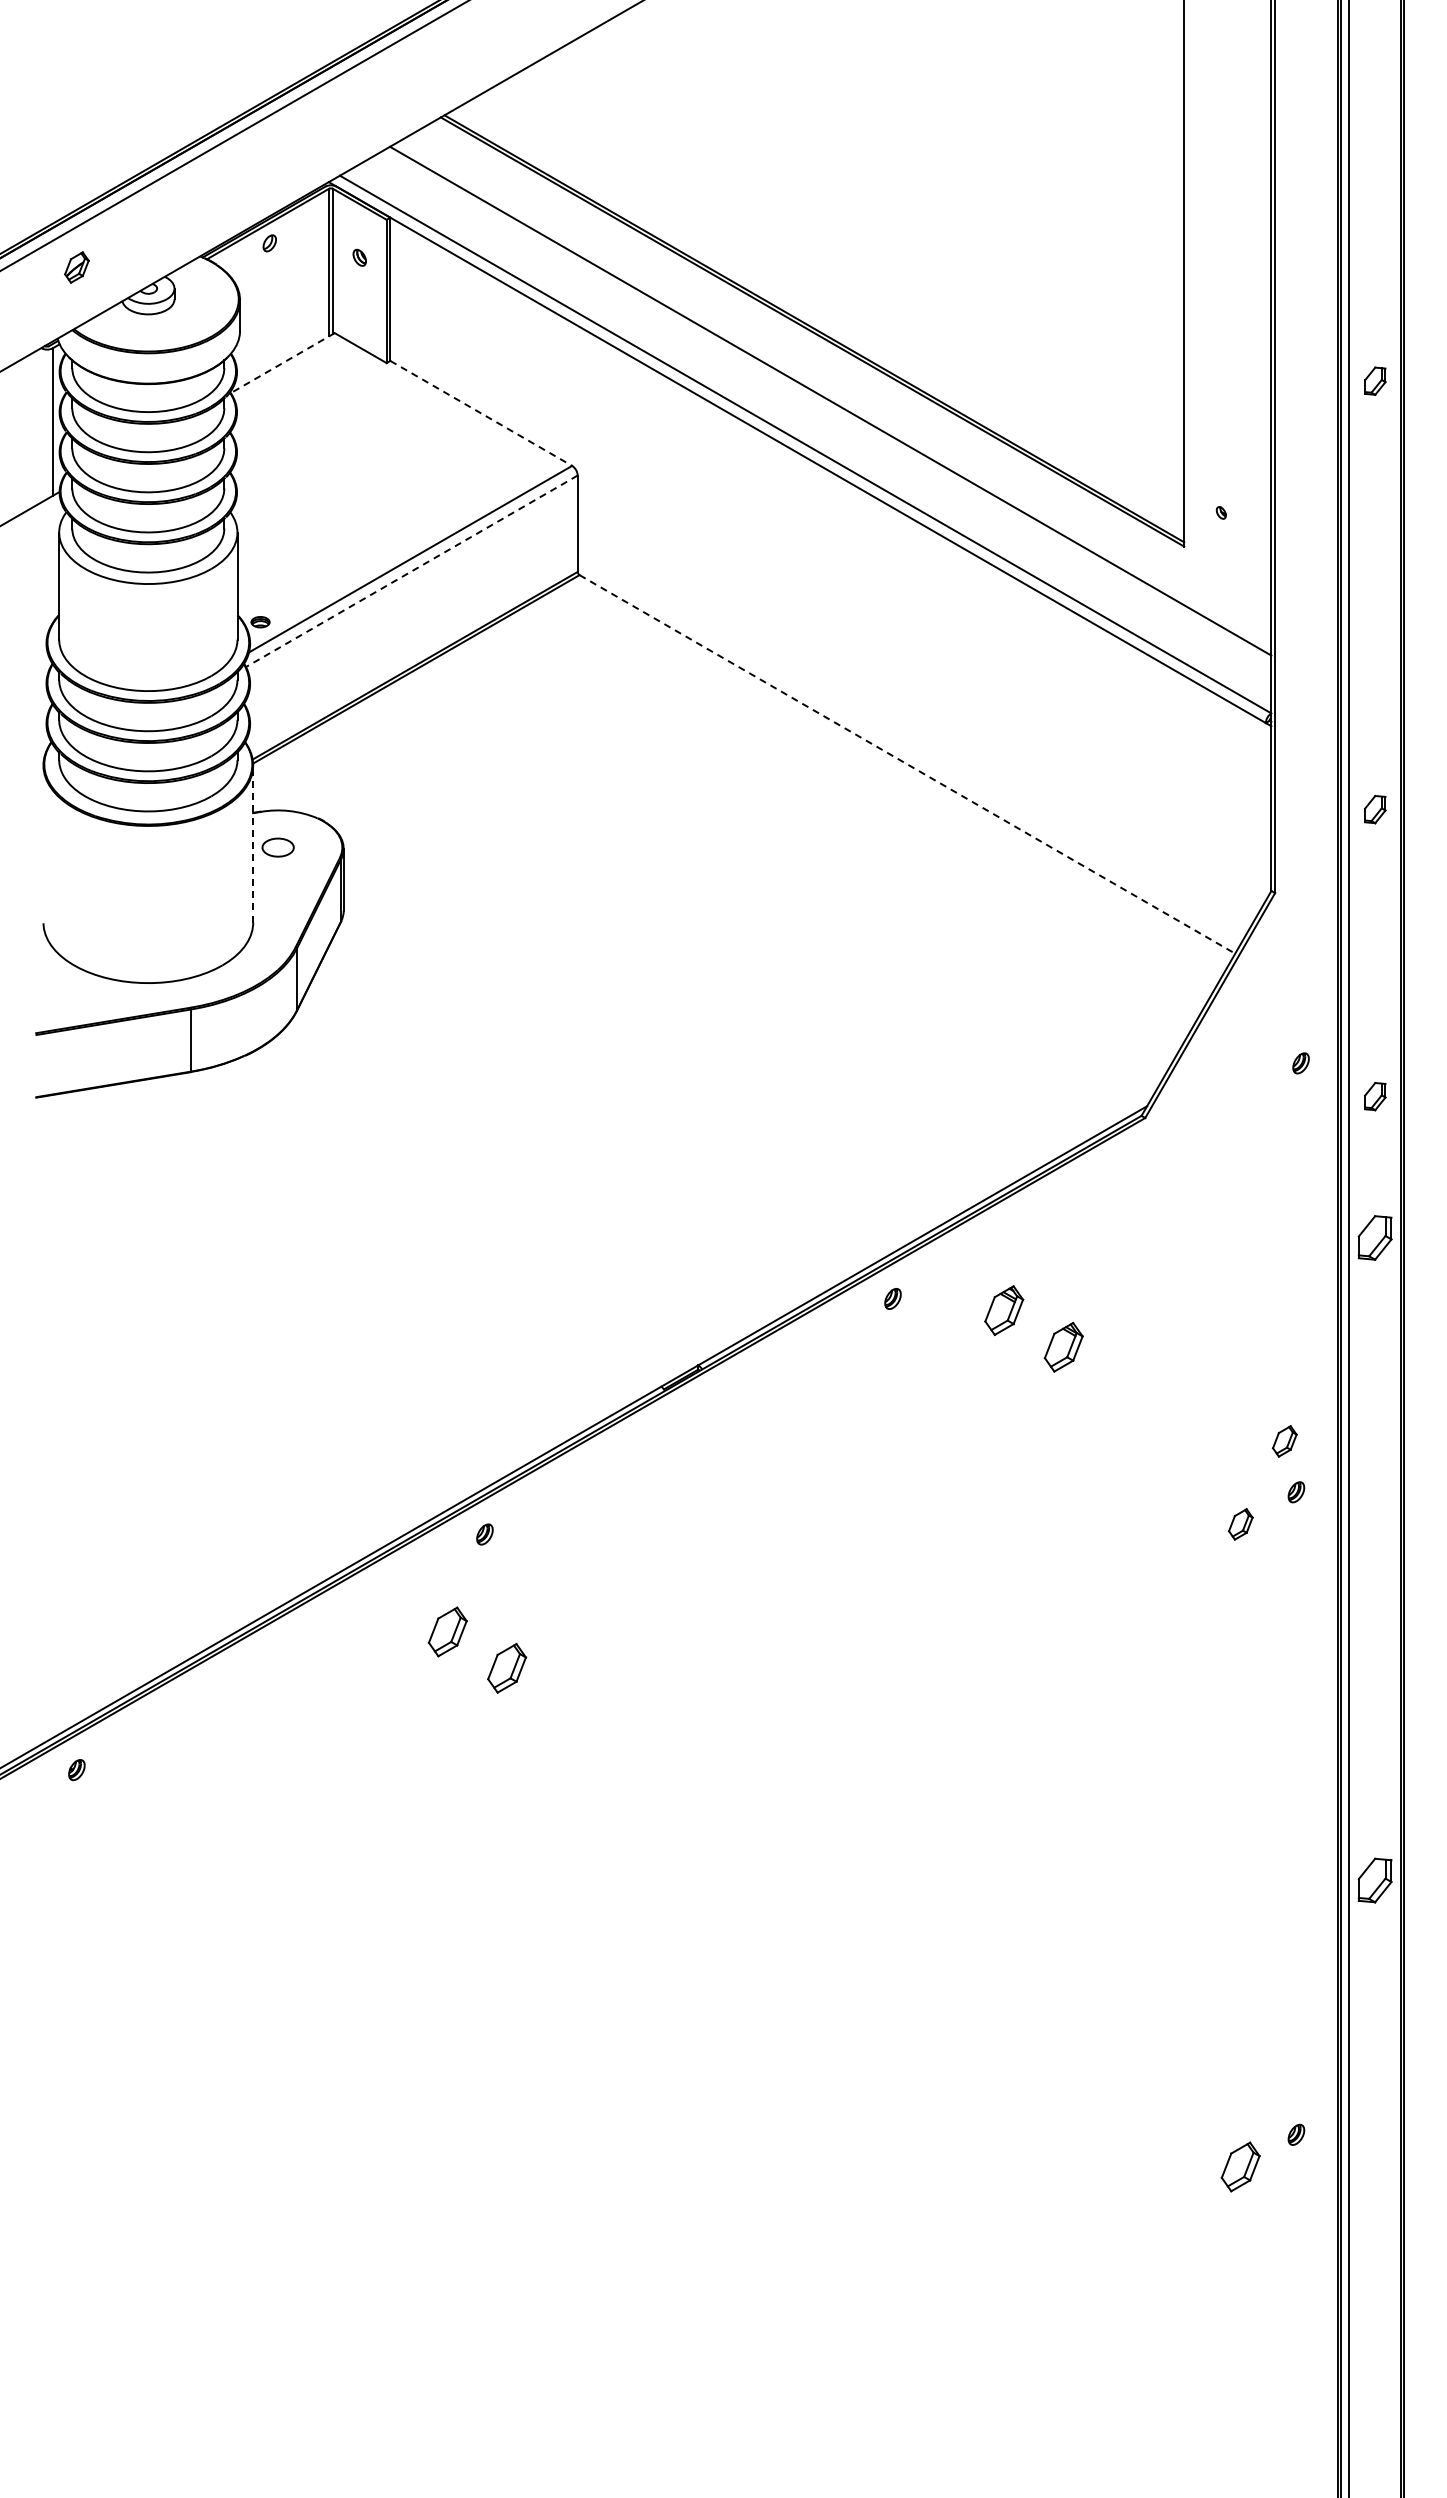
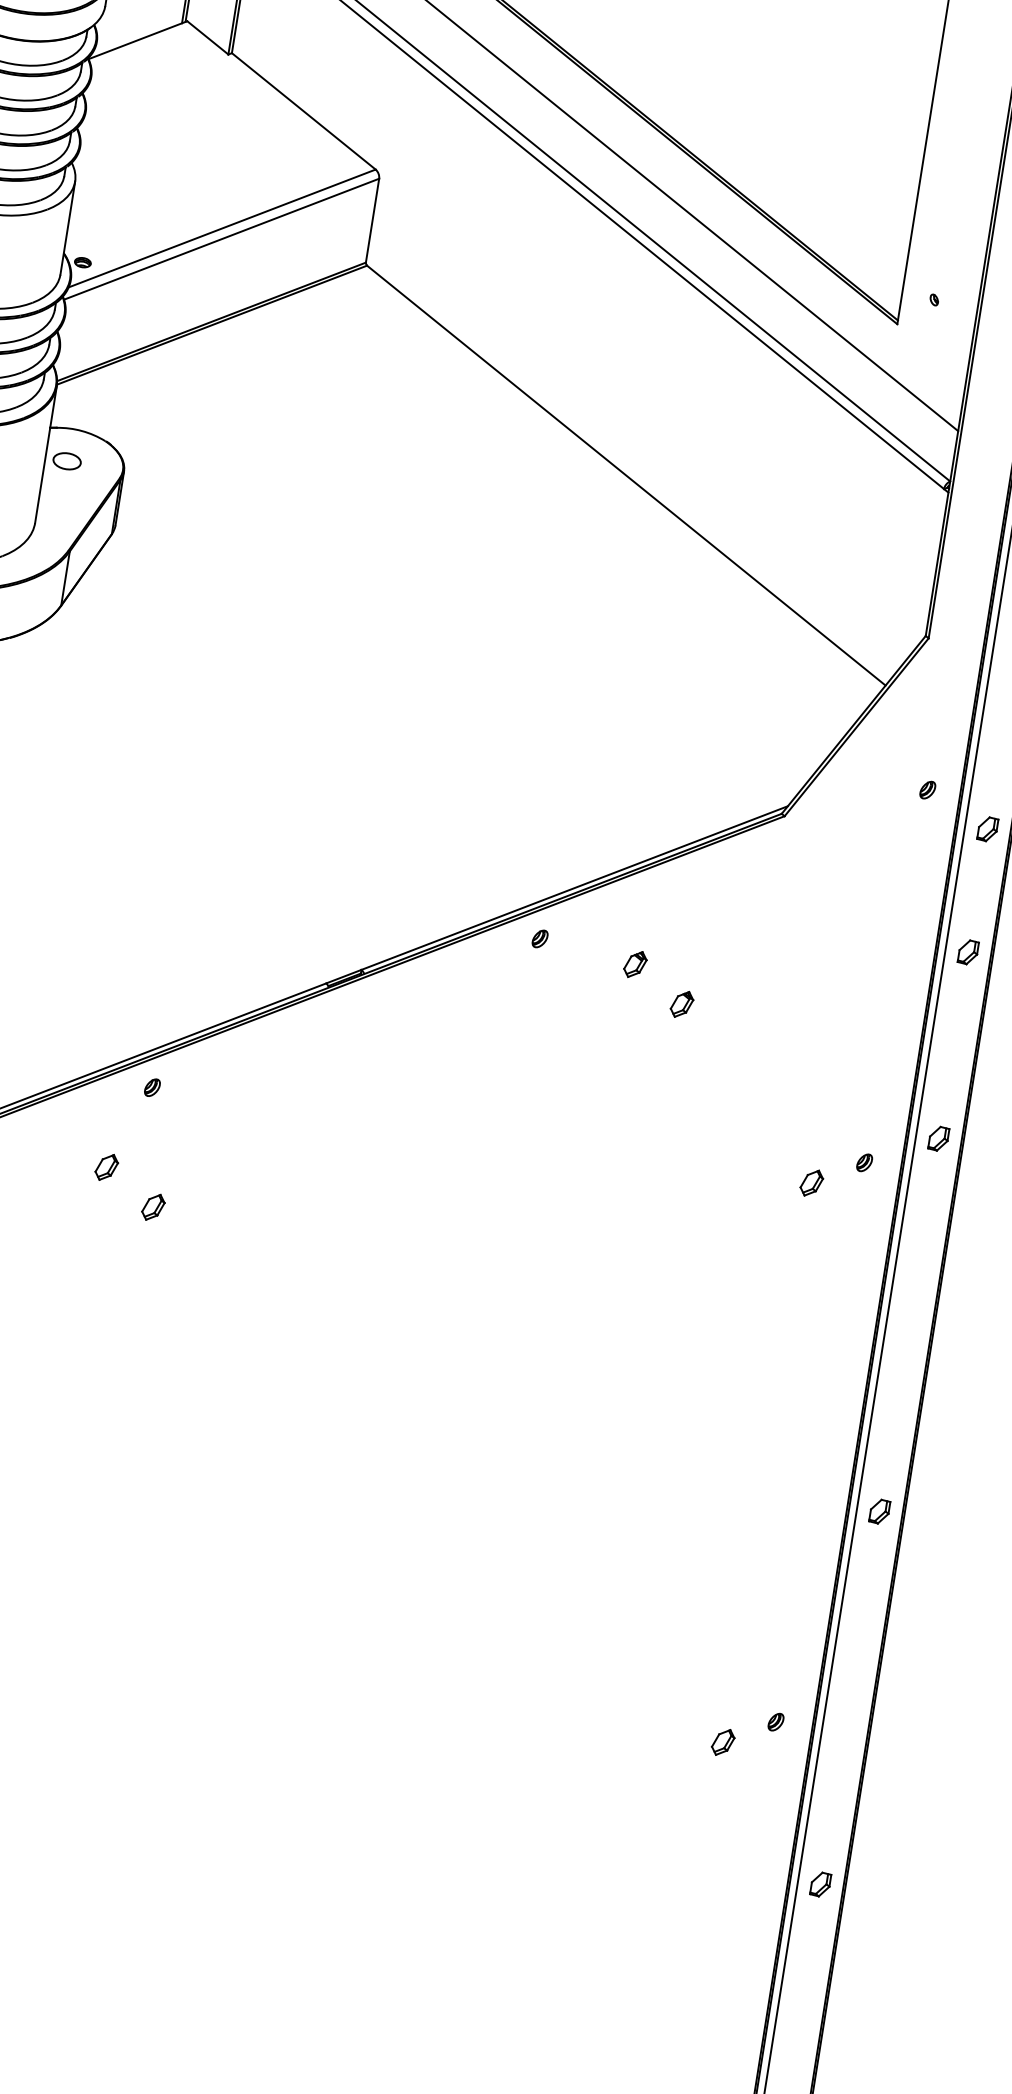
line: (282, 363) -> (137, 40), dashed -> solid
line: (481, 413) -> (304, 111), dashed -> solid
line: (411, 571) -> (221, 239), dashed -> solid
line: (907, 764) -> (626, 475), dashed -> solid
line: (253, 844) -> (46, 455), dashed -> solid
part: (1375, 1237) -> (968, 951), size x0.62
part: (1004, 1310) -> (635, 964), size x0.62
part: (1063, 1346) -> (681, 1003), size x0.62
part: (1284, 1441) -> (861, 1116), removed
part: (1375, 1451) -> (939, 1138), added
part: (447, 1631) -> (106, 1166), size x0.62
part: (507, 1668) -> (153, 1207), size x0.62
part: (1375, 1880) -> (879, 1511), size x0.62
part: (1240, 2166) -> (722, 1742), size x0.62
part: (1375, 2308) -> (820, 1884), added

